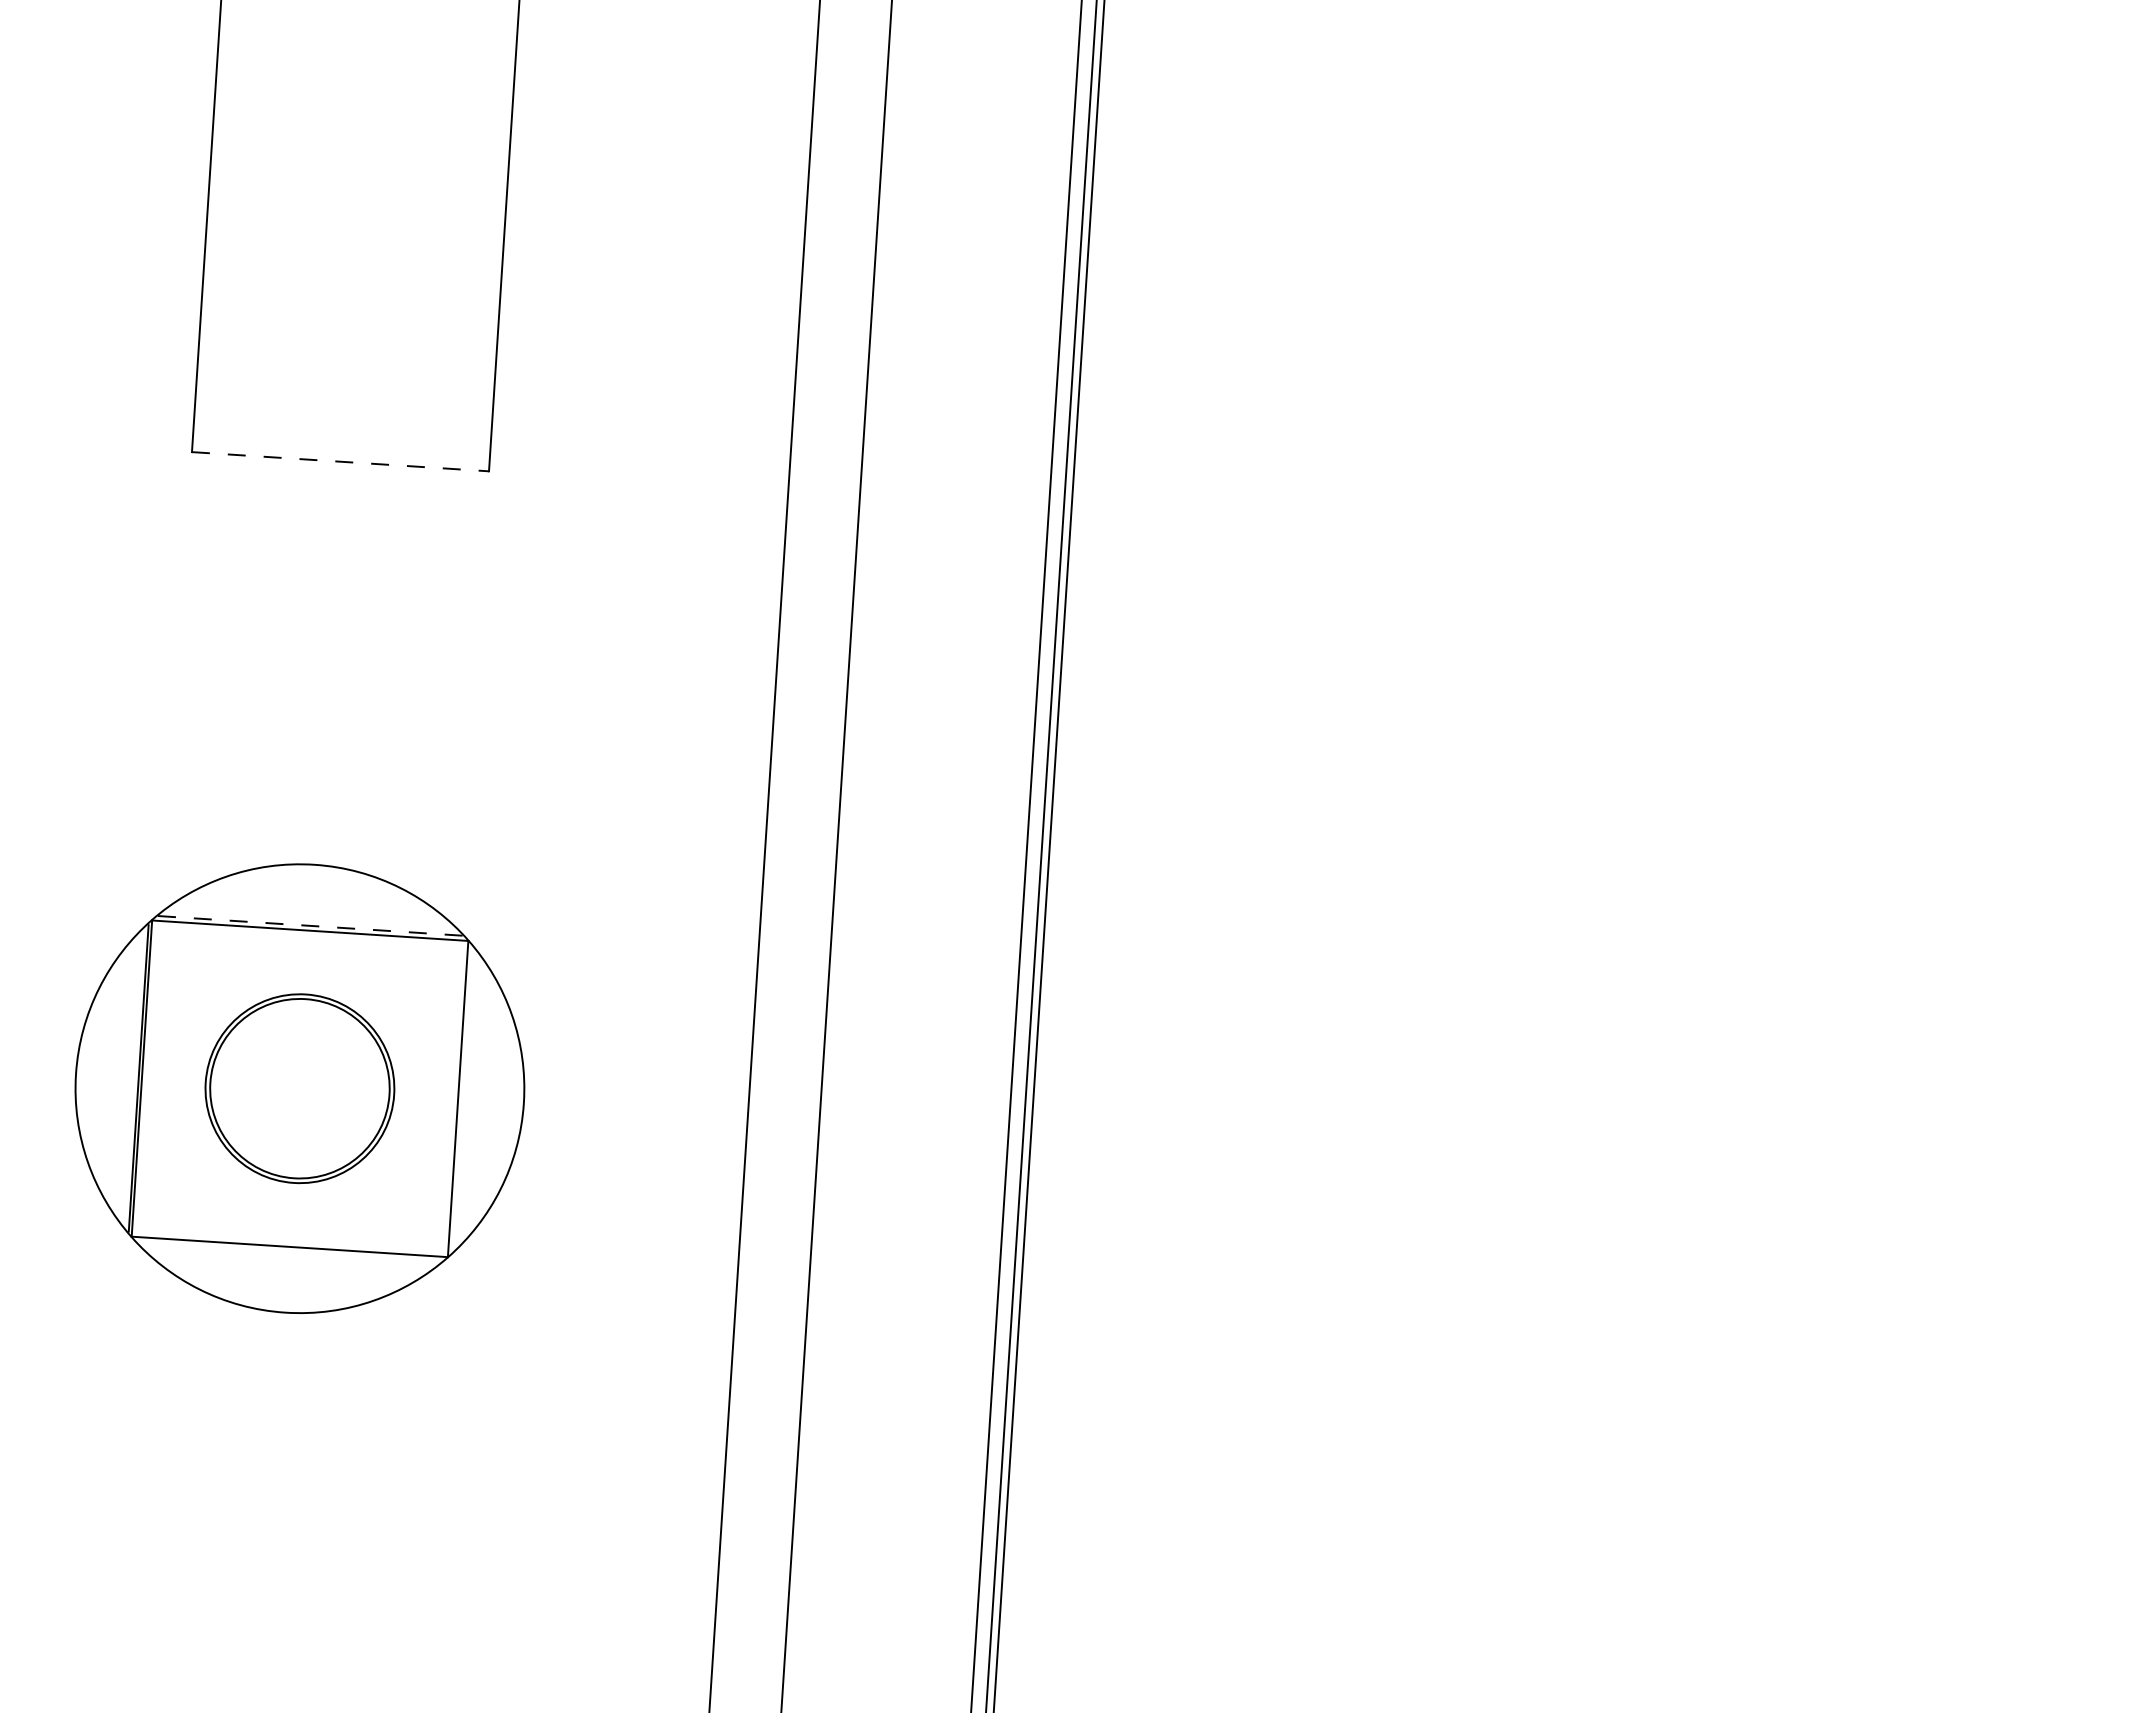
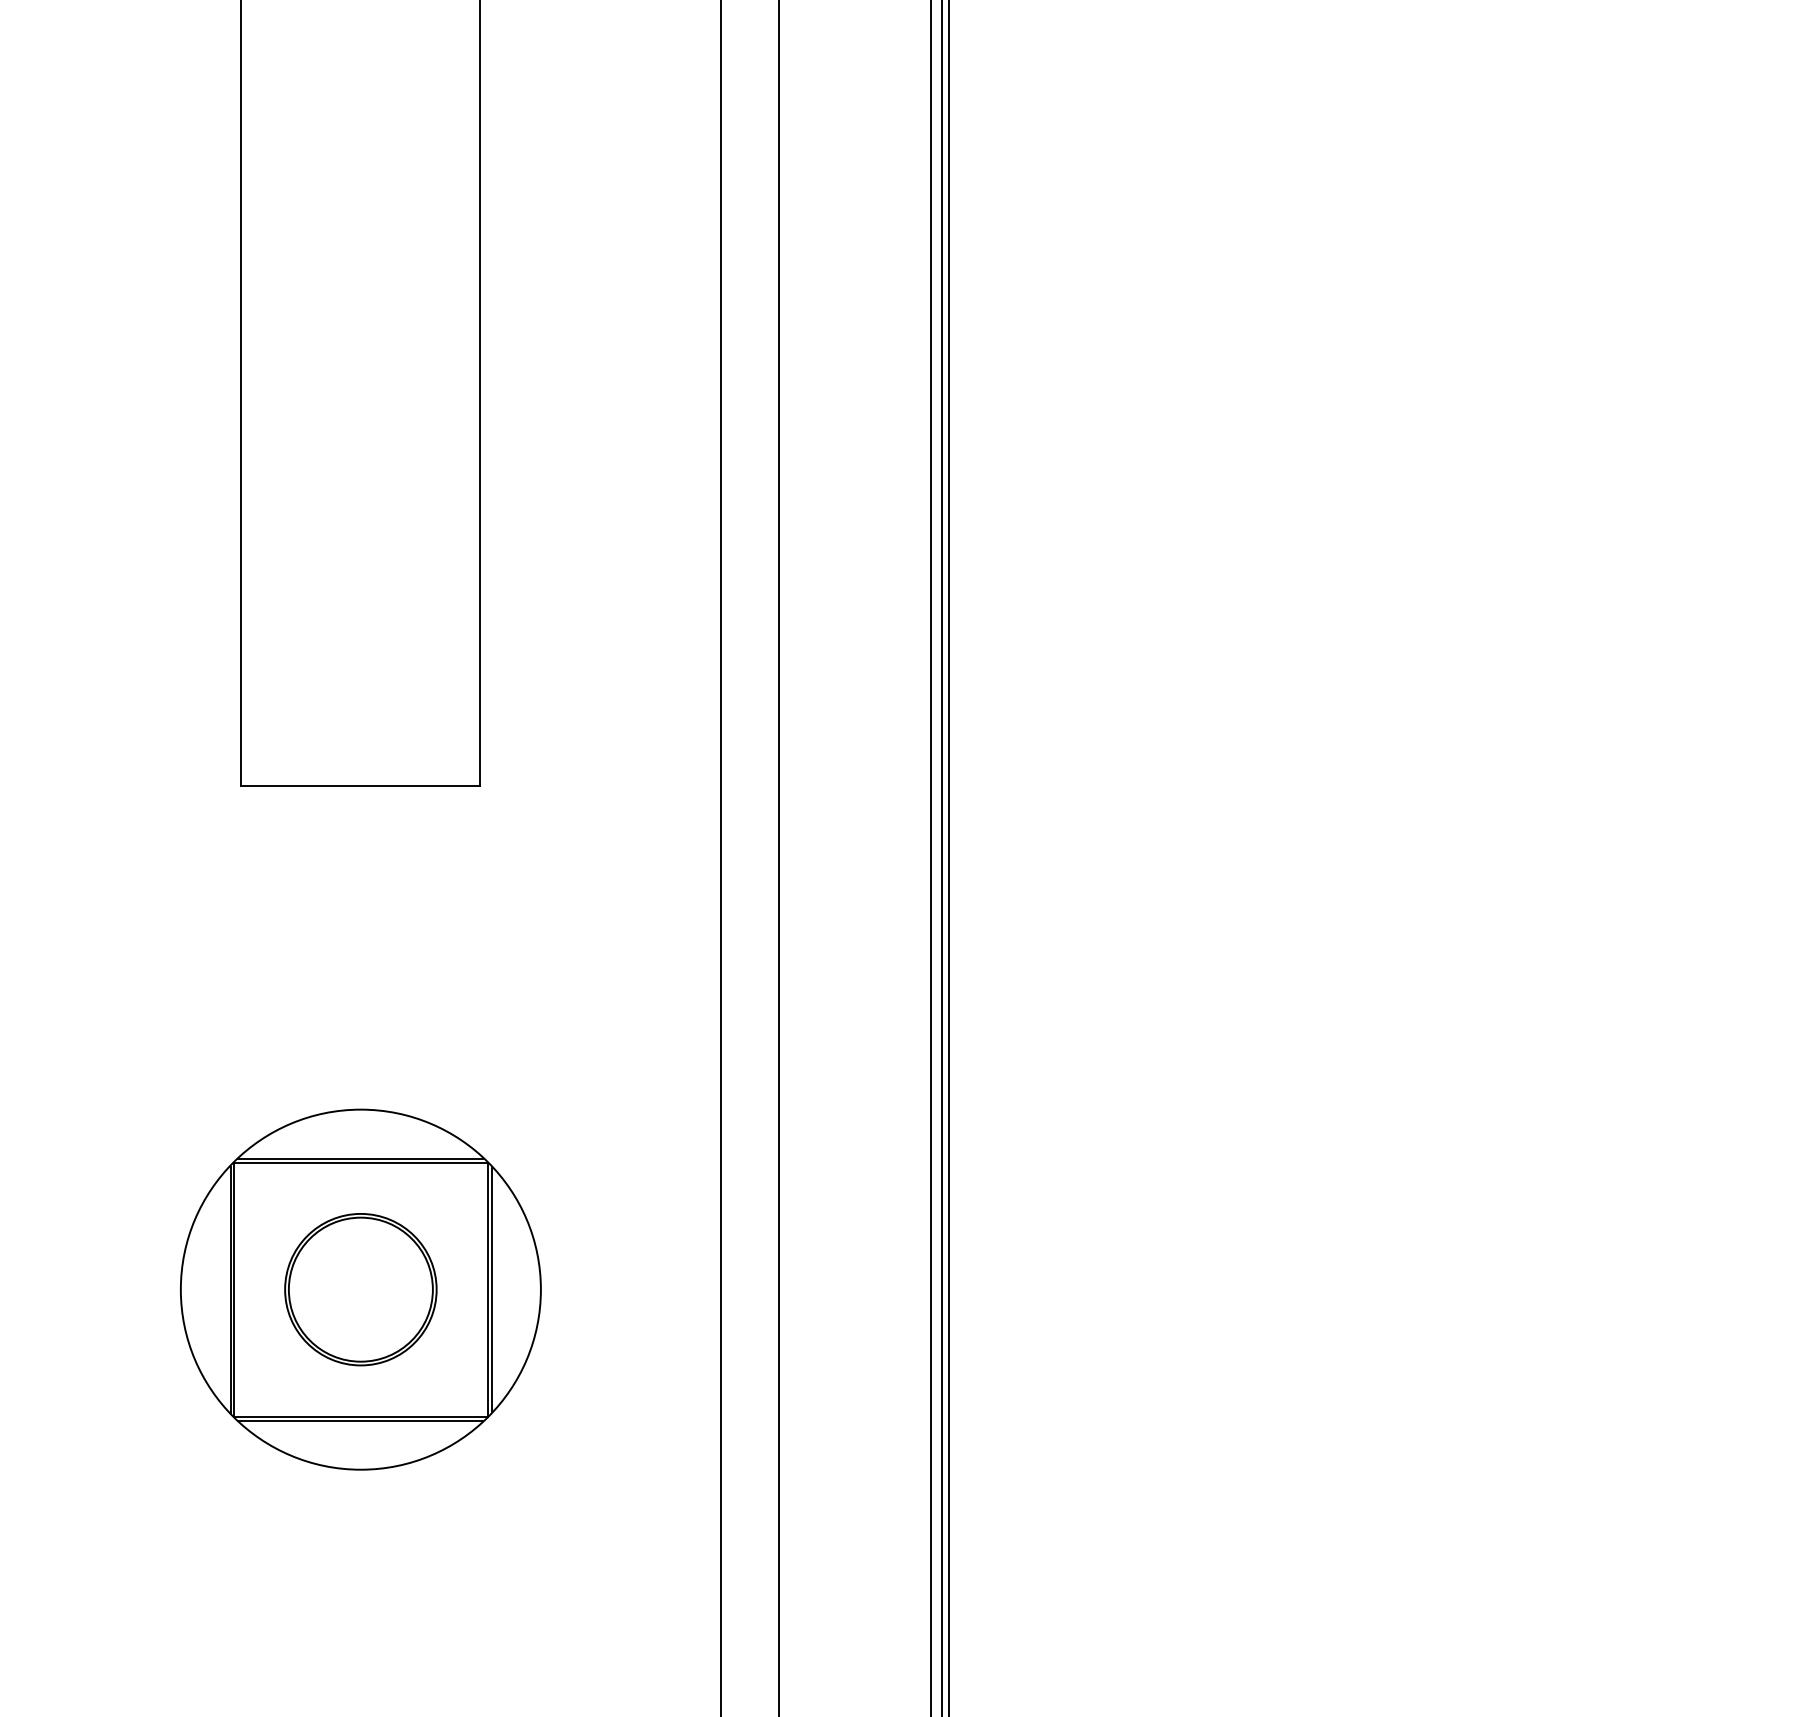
line: (341, 461) -> (361, 785), dashed -> solid
line: (310, 925) -> (360, 1158), dashed -> solid
line: (462, 1099) -> (491, 1289), added
line: (288, 1251) -> (360, 1420), added

